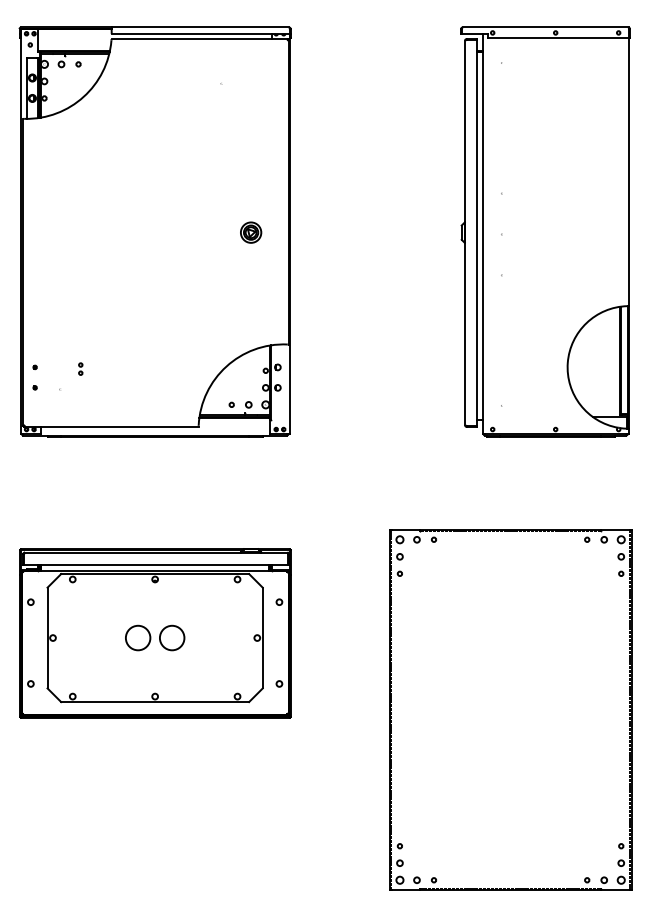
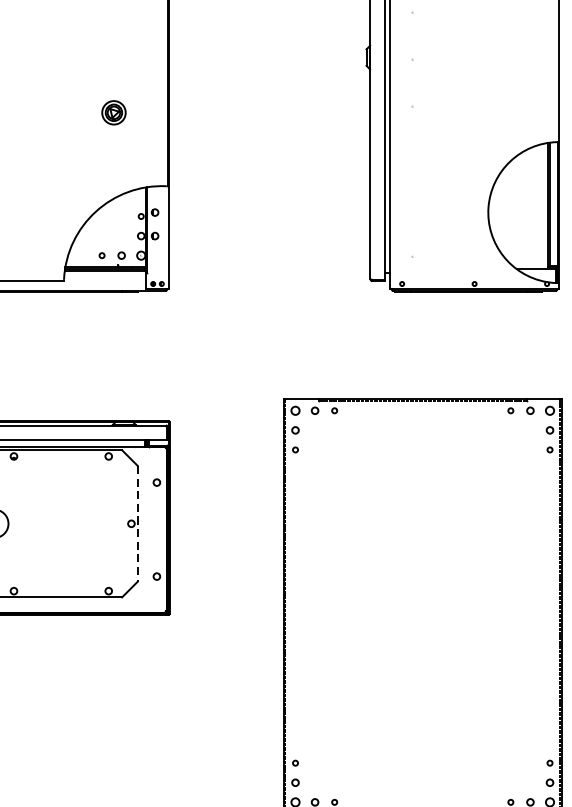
part: (251, 232) -> (114, 112), moved
circle: (172, 637) -> (33, 523), removed
line: (262, 638) -> (137, 524), solid -> dashed

